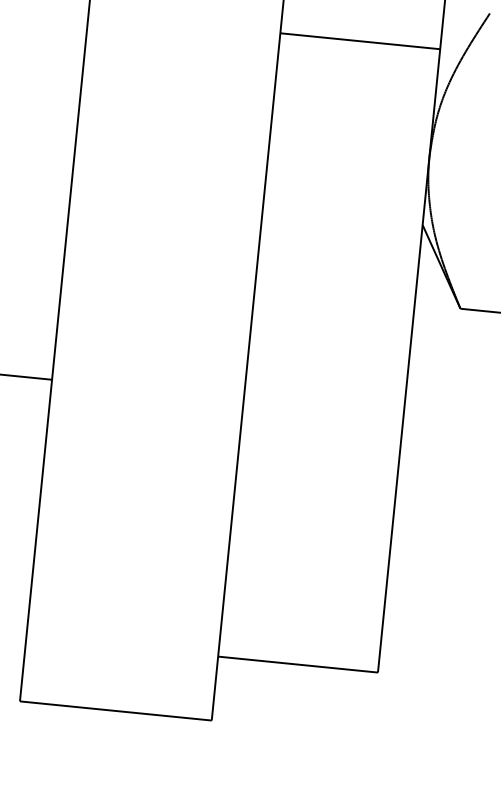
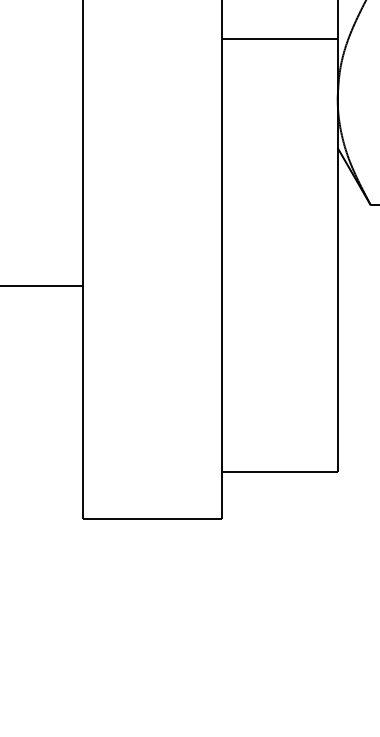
line: (359, 41) -> (279, 39), moved

